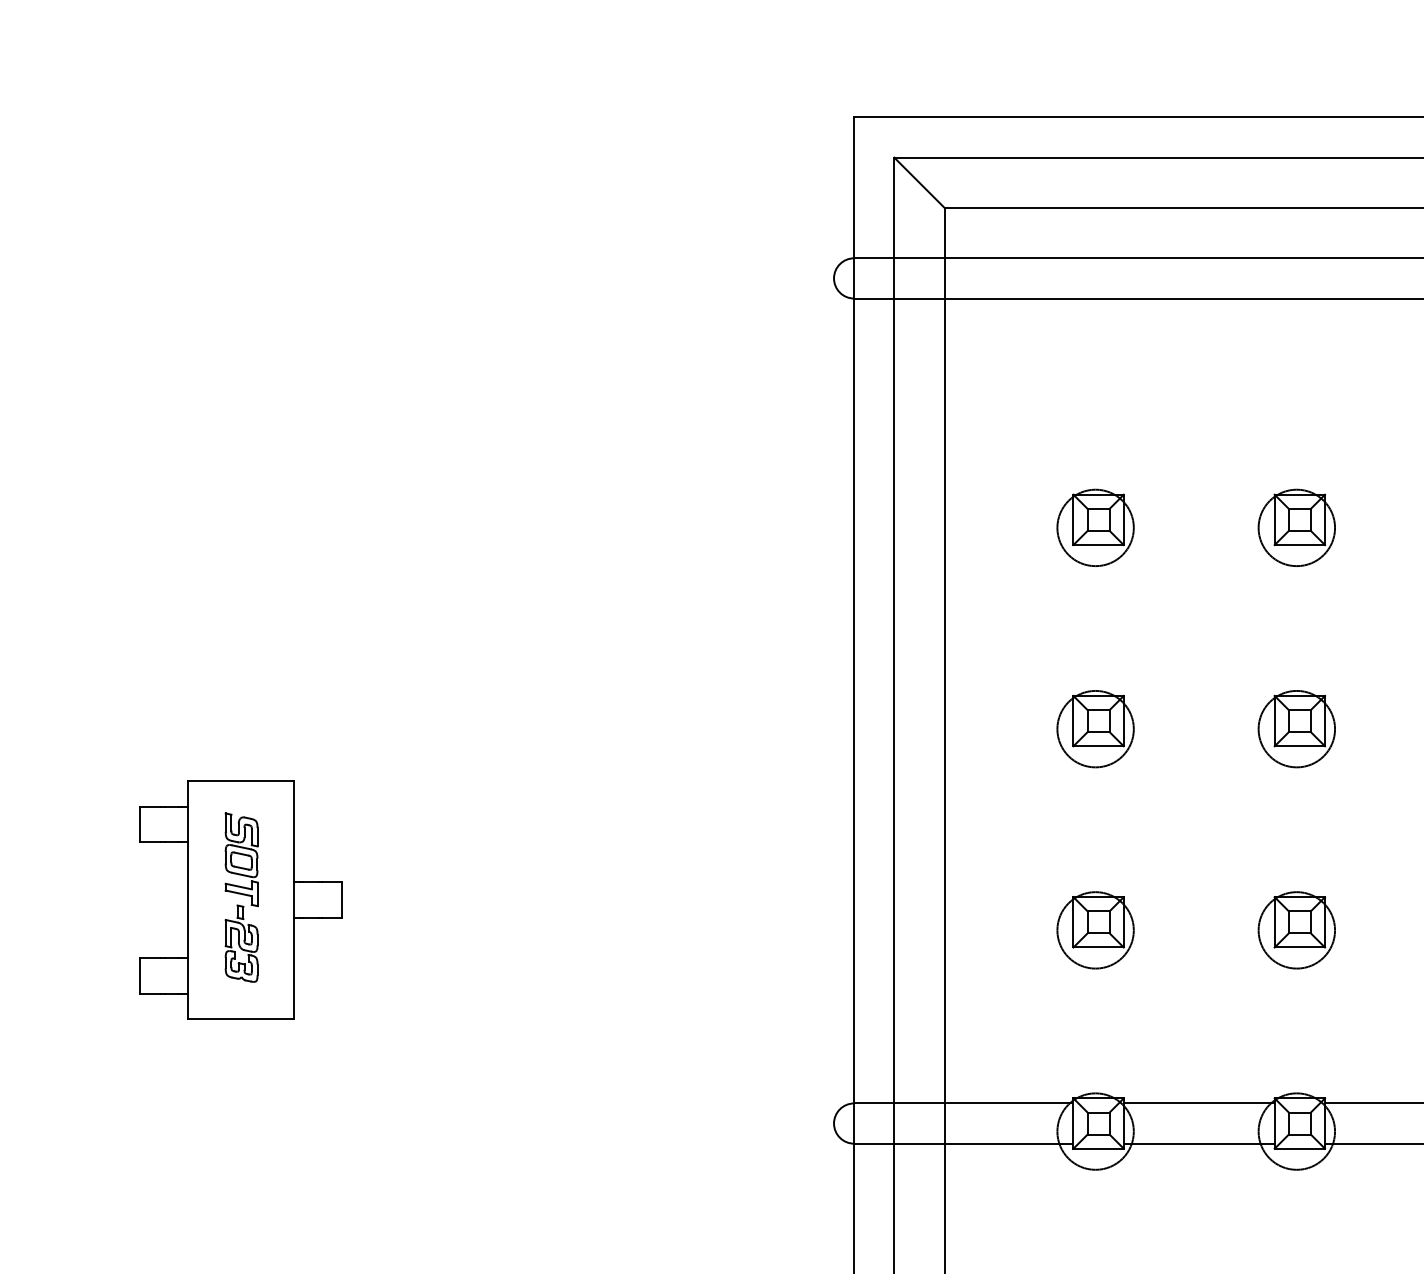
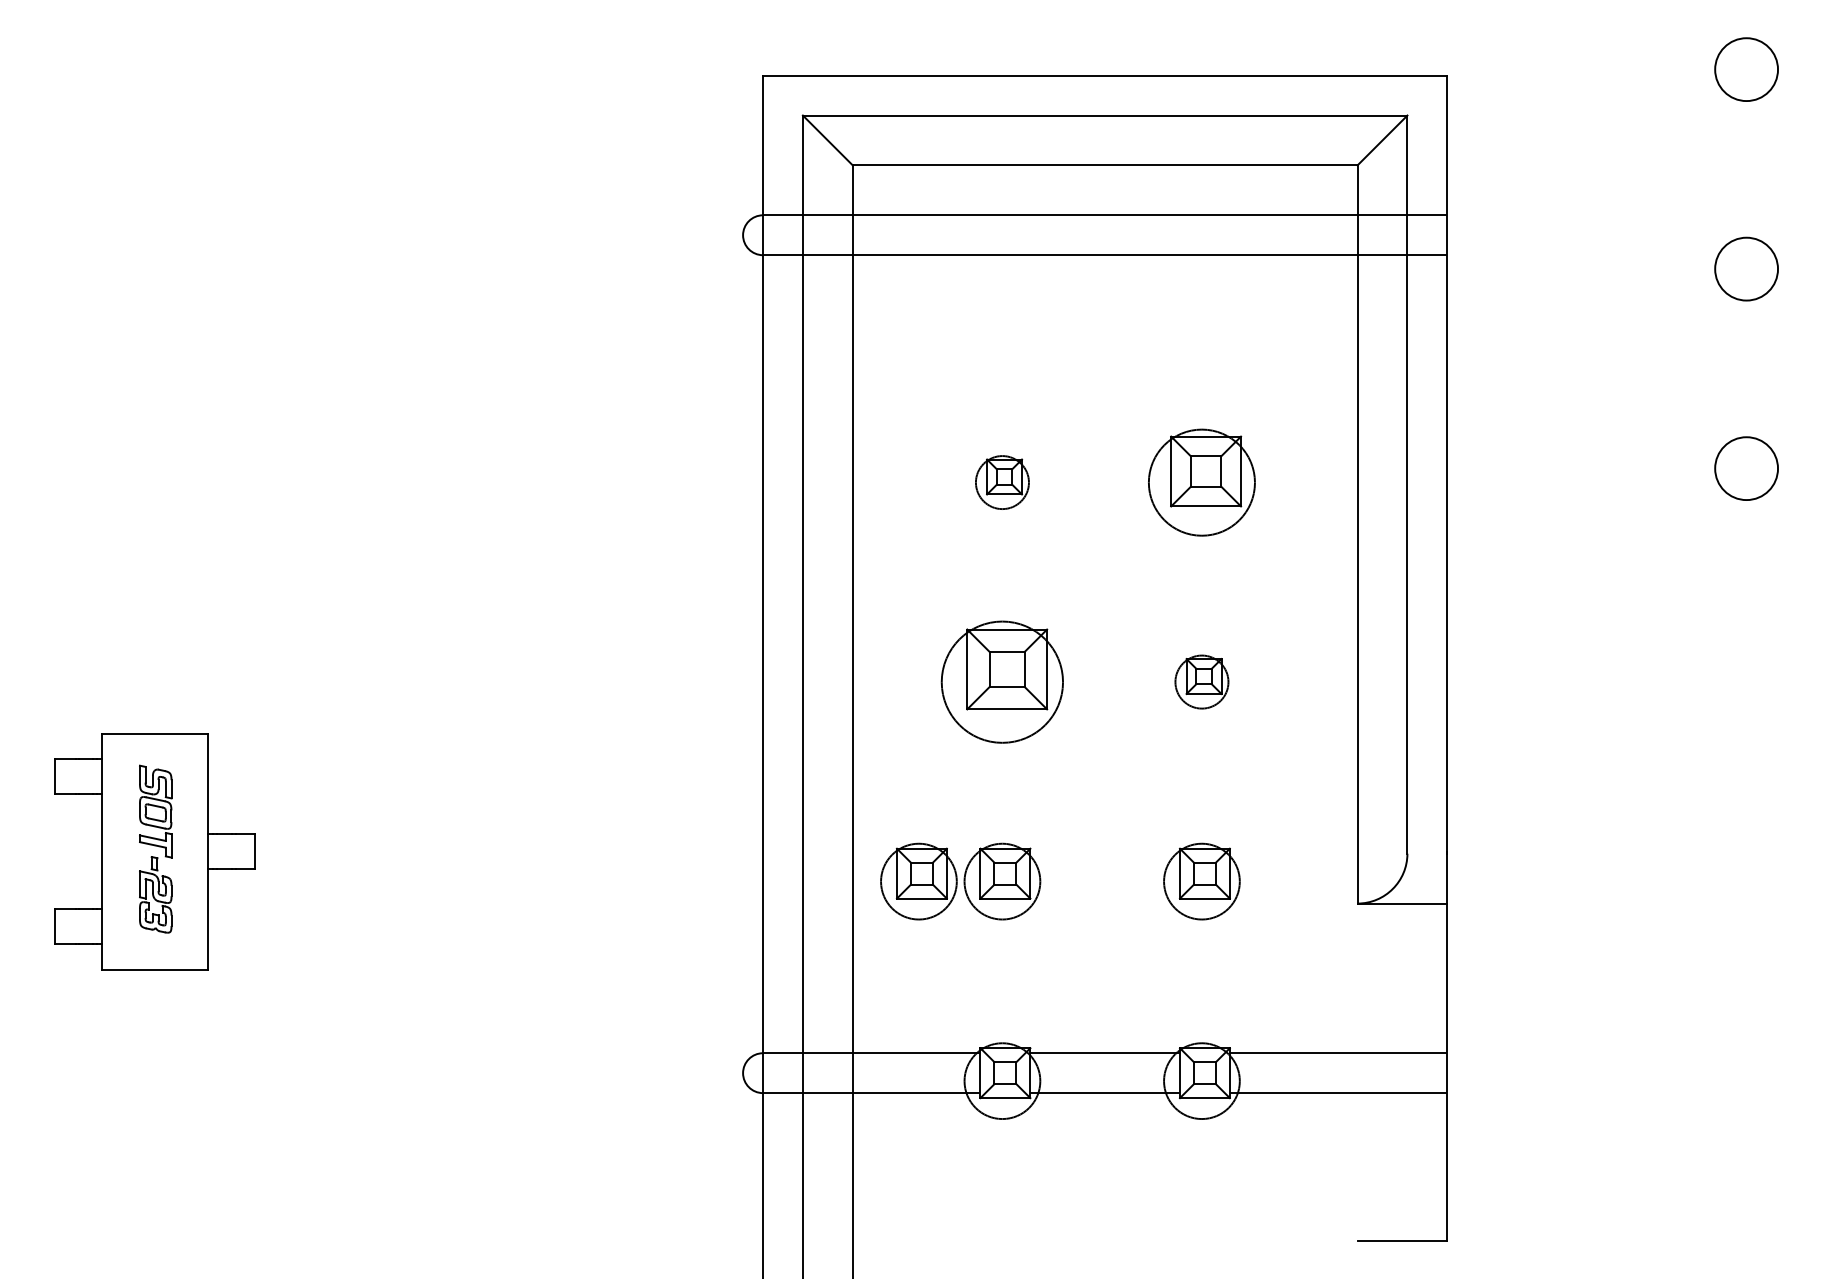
part: (1095, 527) -> (1002, 482), size x0.7
part: (1296, 527) -> (1201, 482), size x1.4
part: (1095, 728) -> (1002, 681), size x1.6
part: (1296, 728) -> (1201, 681), size x0.7
part: (1010, 930) -> (918, 881), added

